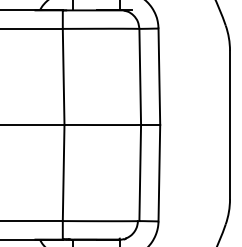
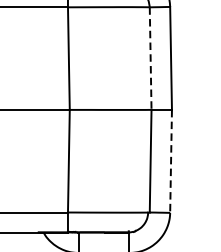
line: (140, 77) -> (150, 59), solid -> dashed
line: (159, 173) -> (171, 161), solid -> dashed

